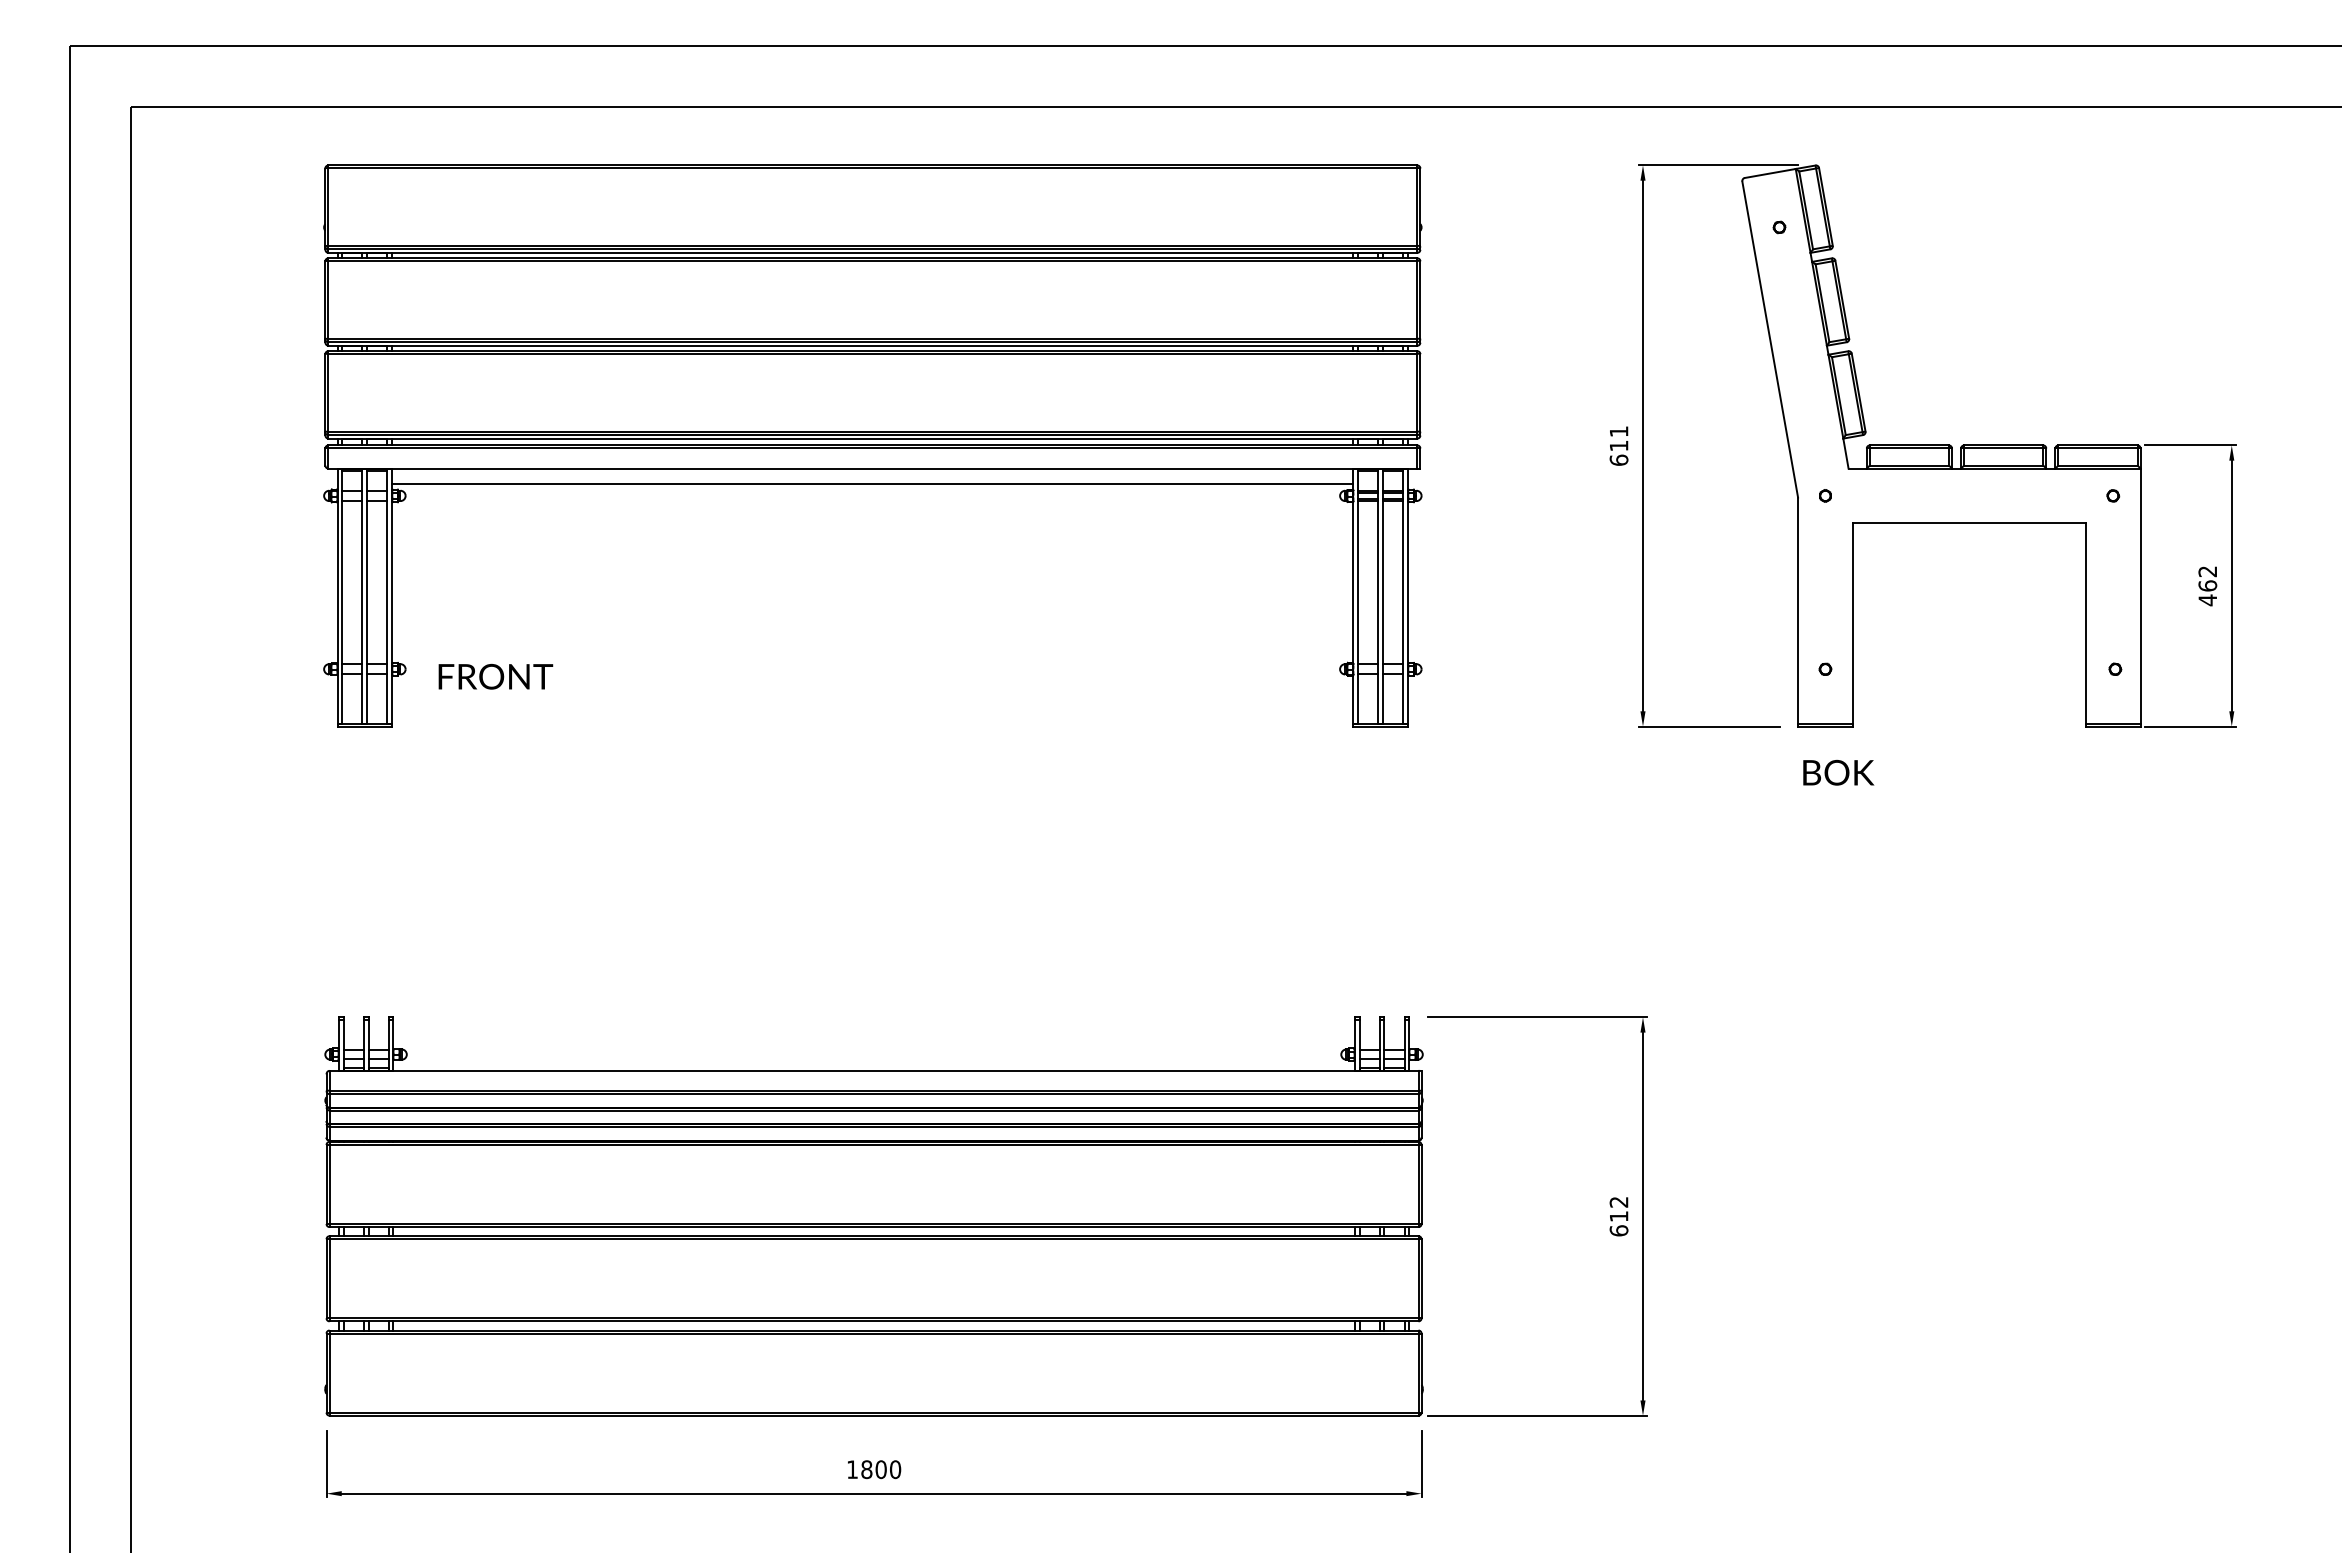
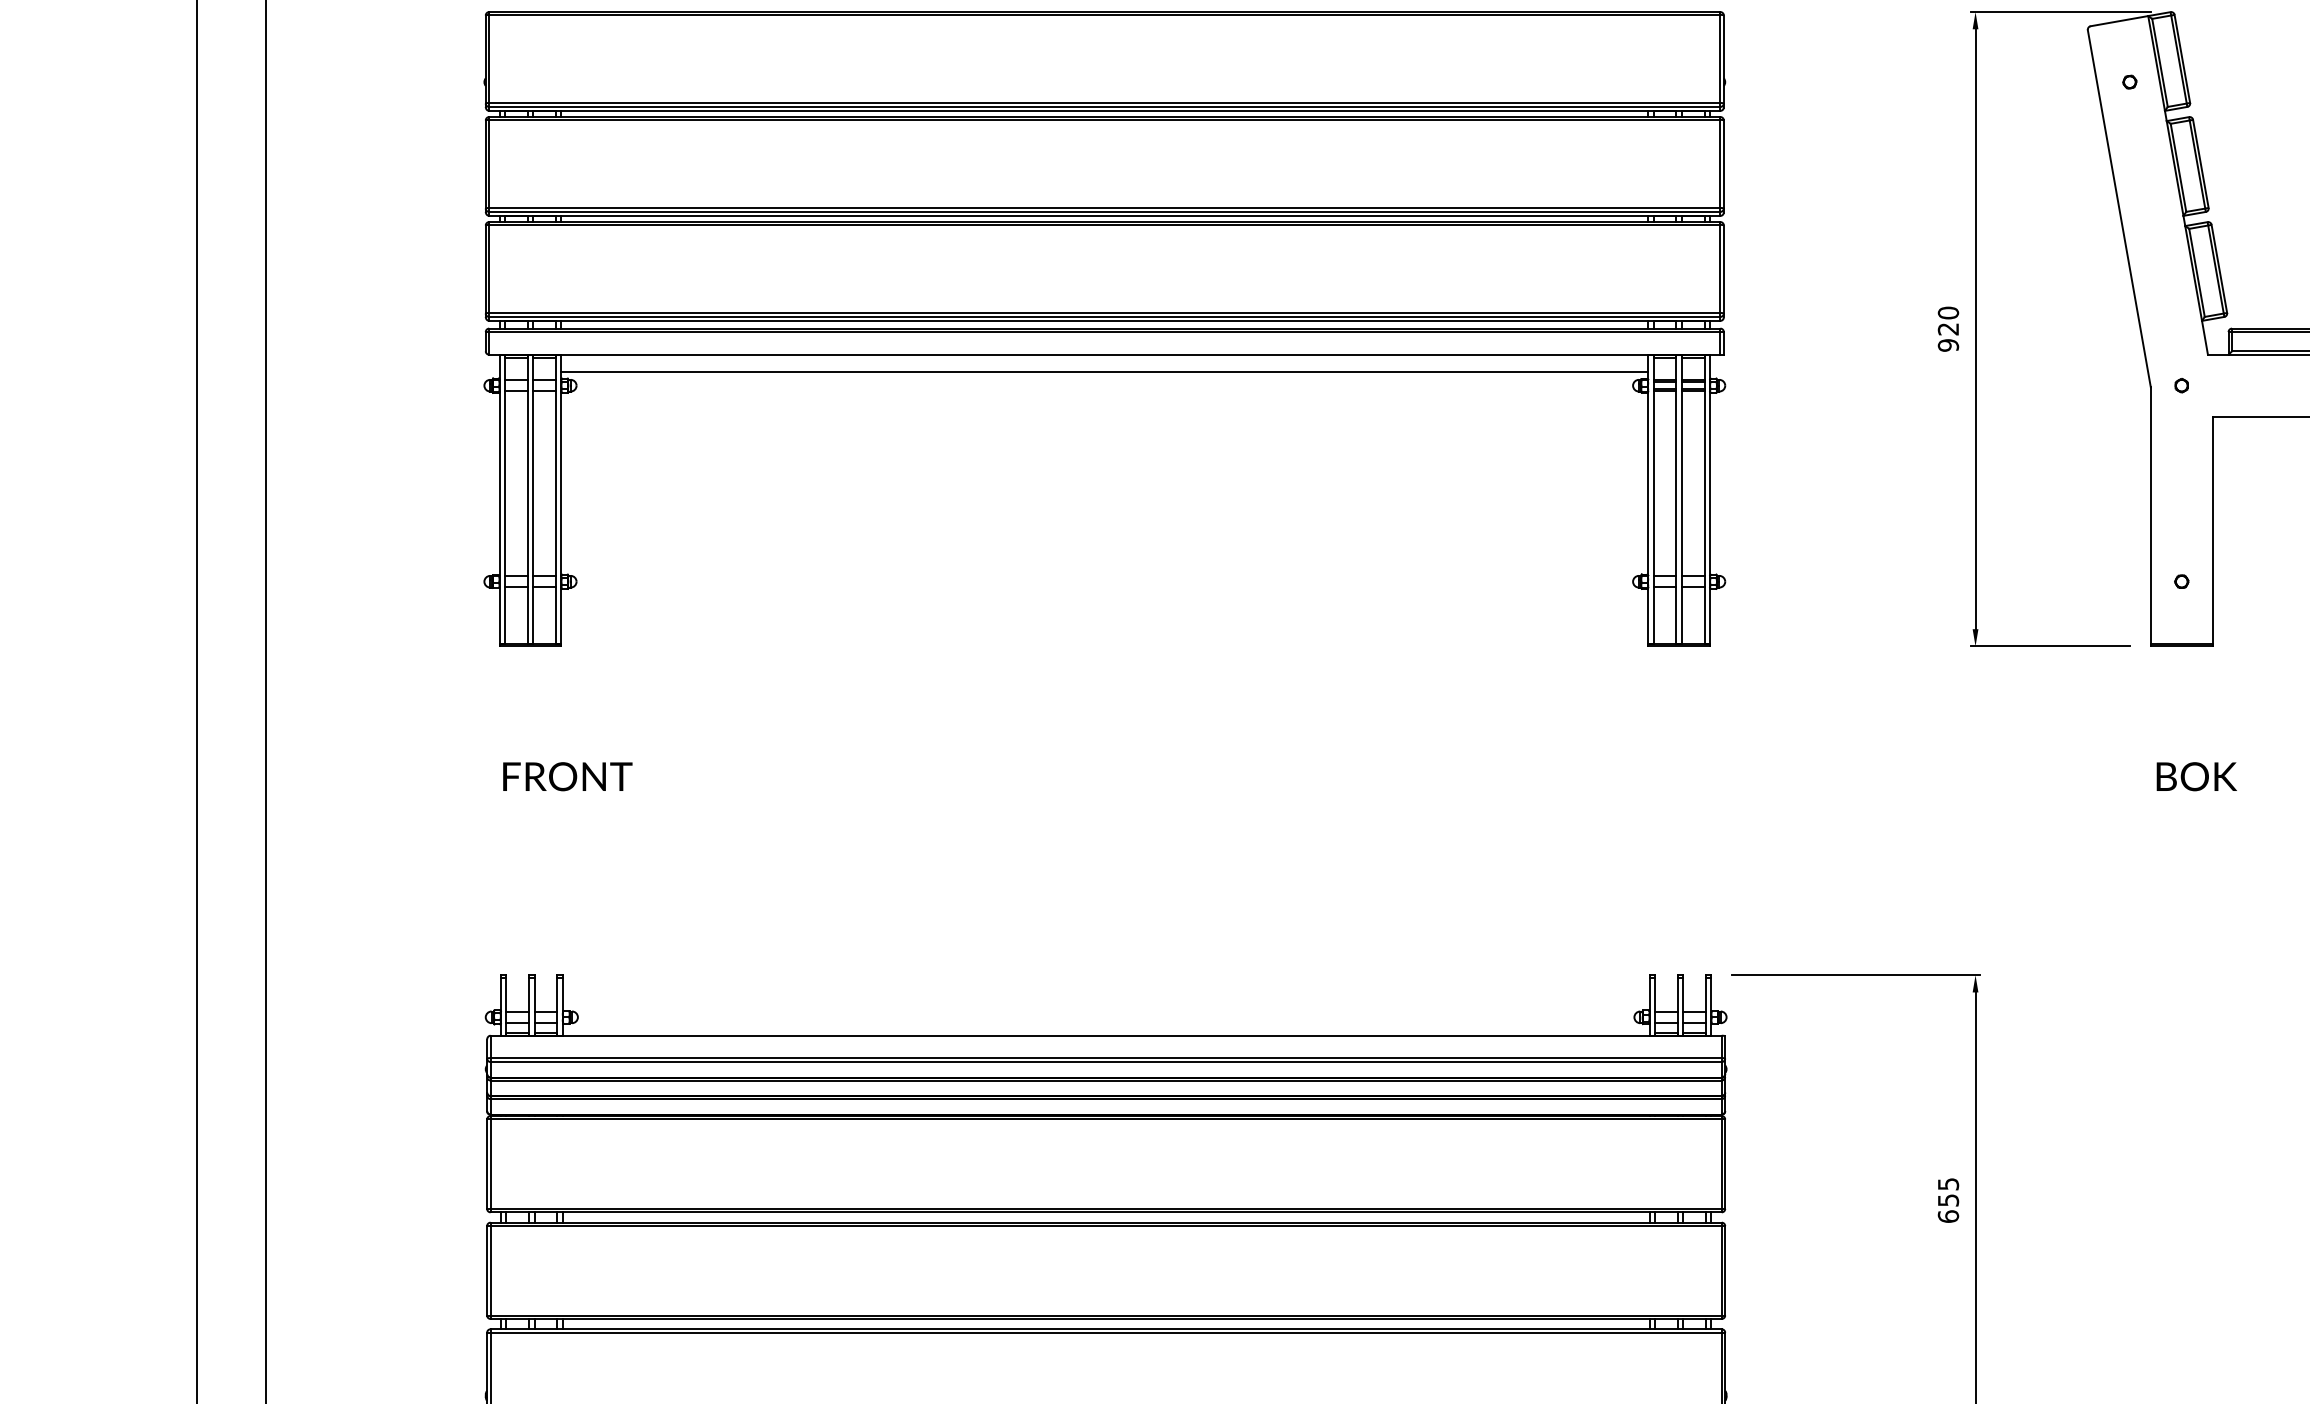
text: (1618, 445) -> (1947, 328), 611 -> 920
text: (495, 676) -> (567, 776), moved
text: (1838, 772) -> (2196, 776), moved
text: (1618, 1209) -> (1947, 1192), 612 -> 655

